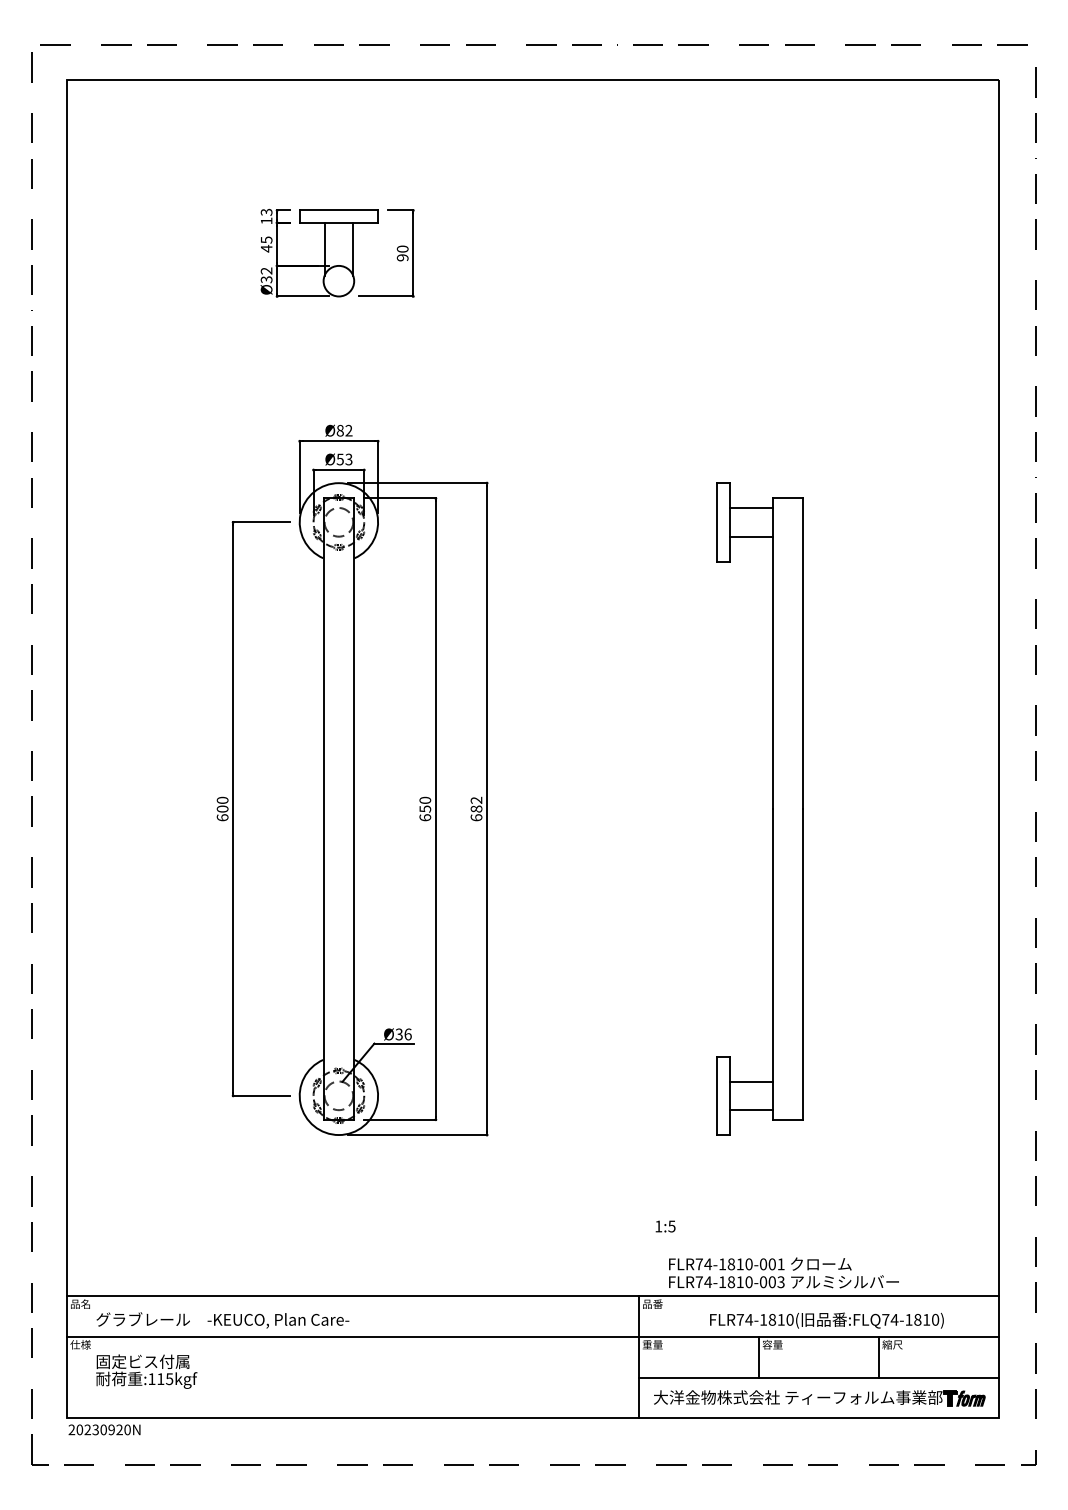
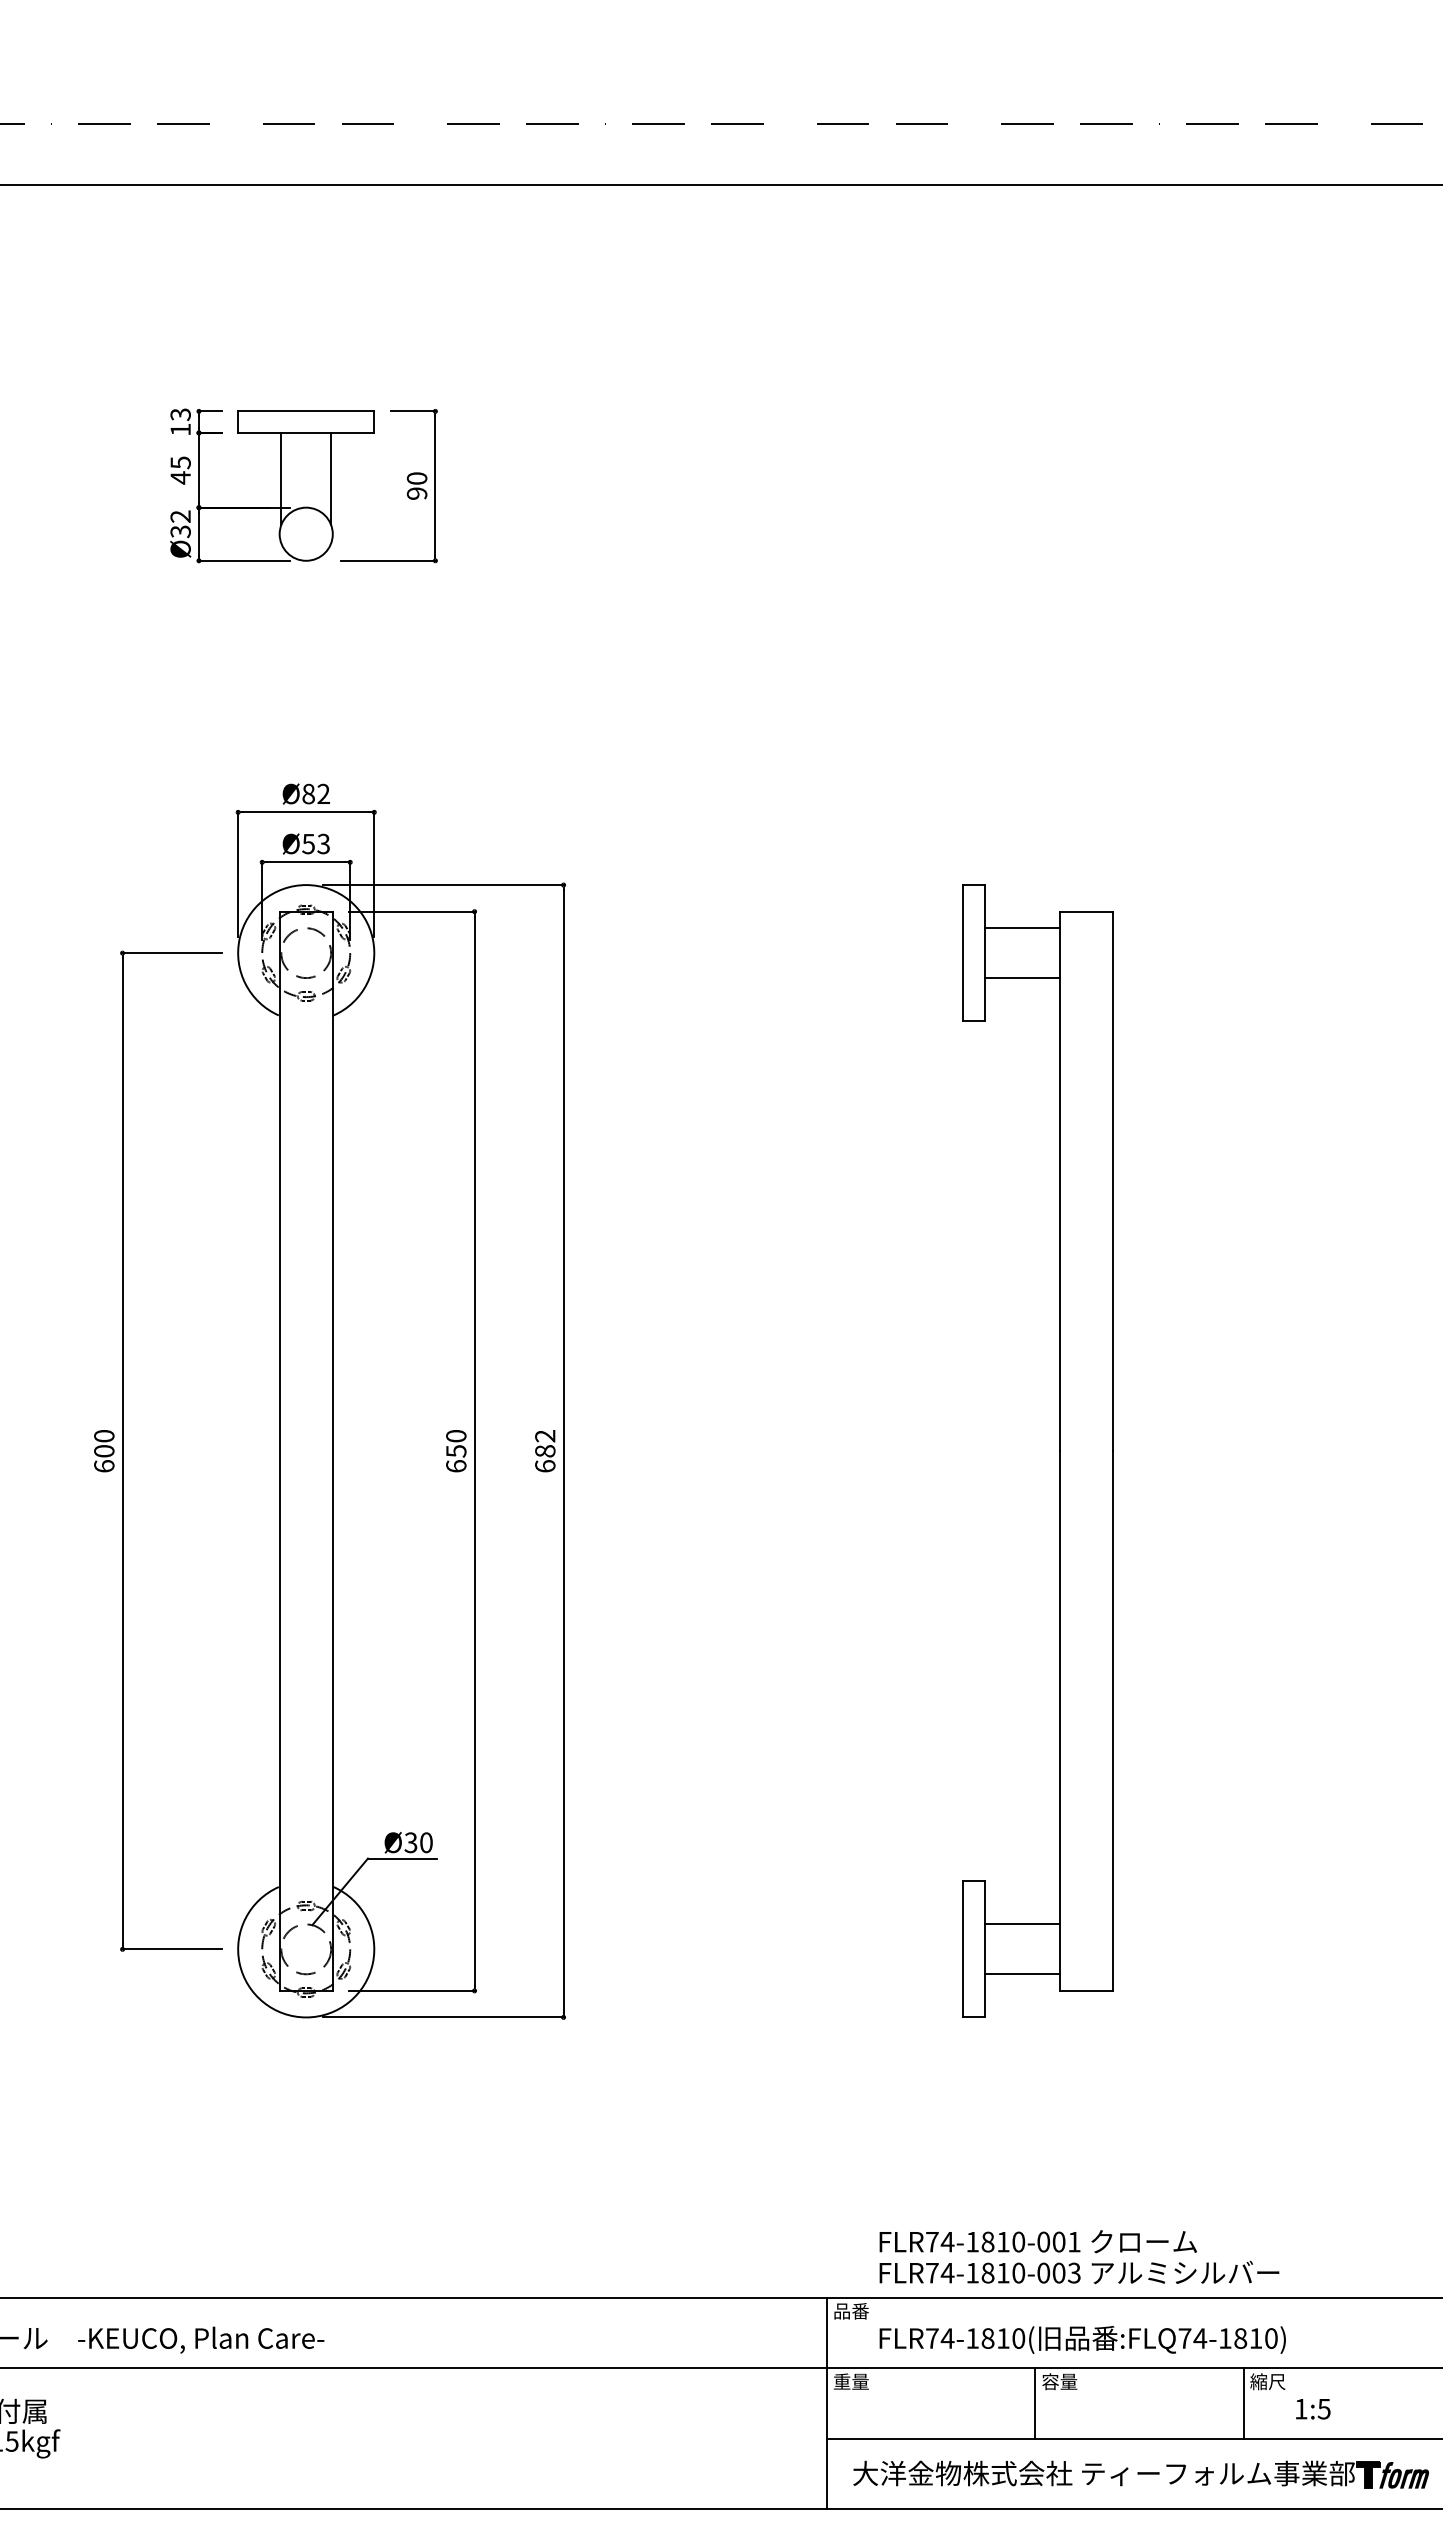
text: (407, 1034) -> (425, 1842), Ø36 -> Ø30
text: (665, 1226) -> (1313, 2409), moved
text: (826, 1320) -> (1082, 2339), moved

